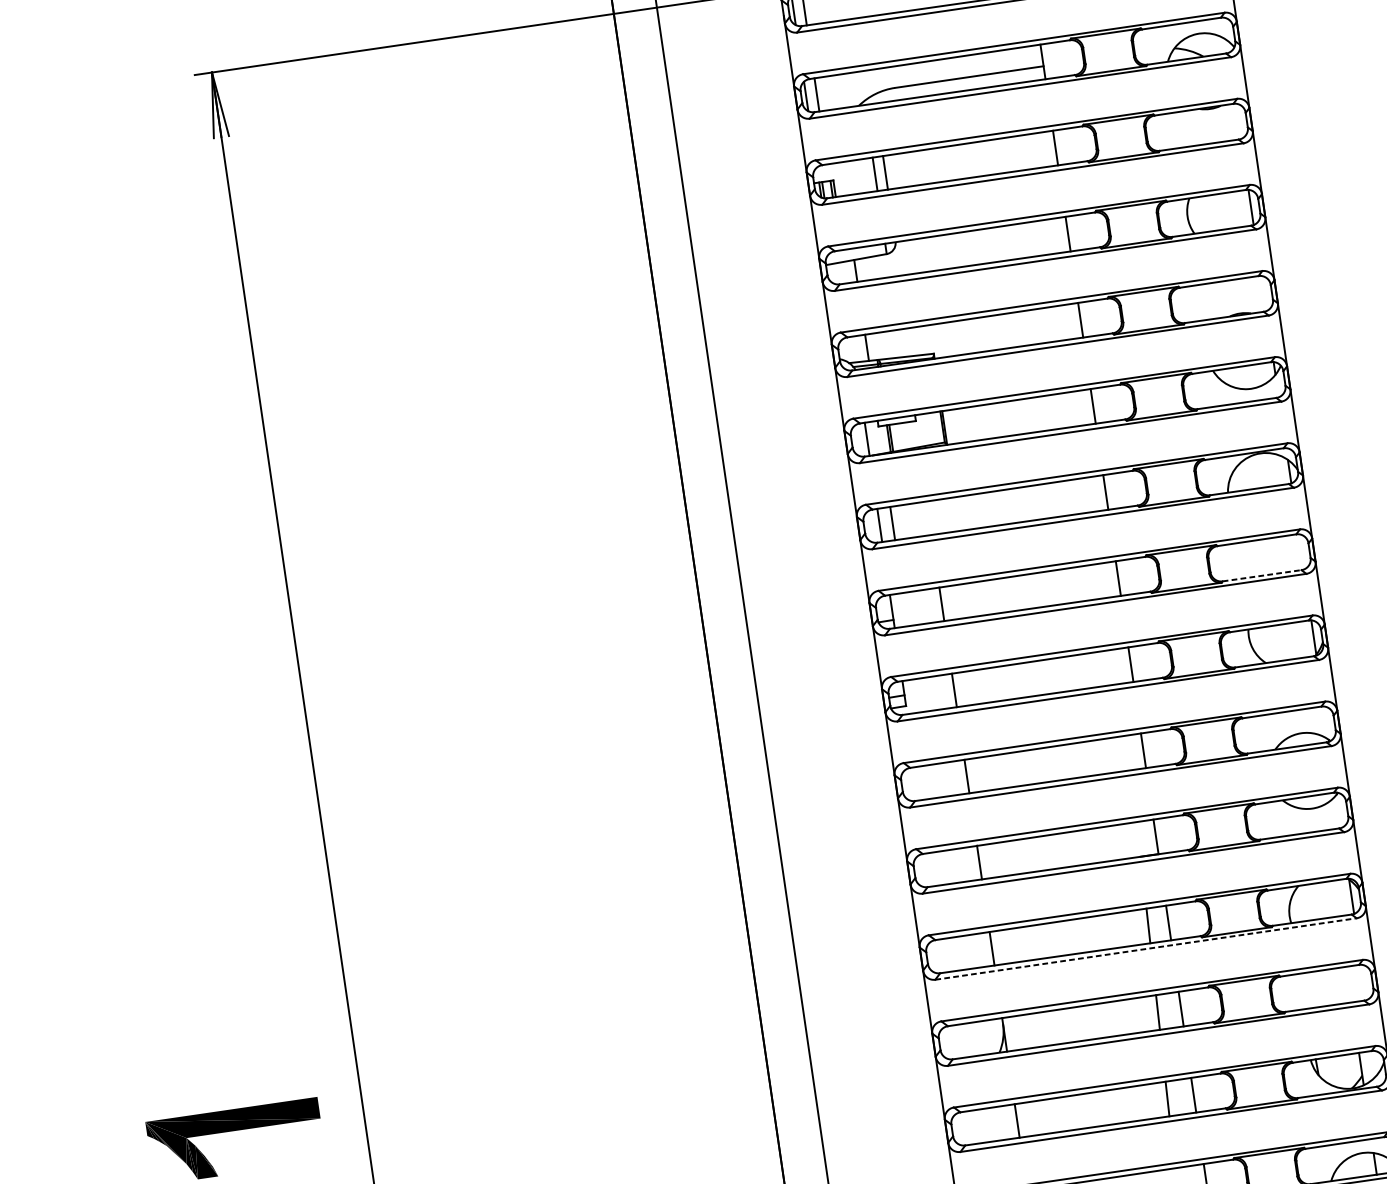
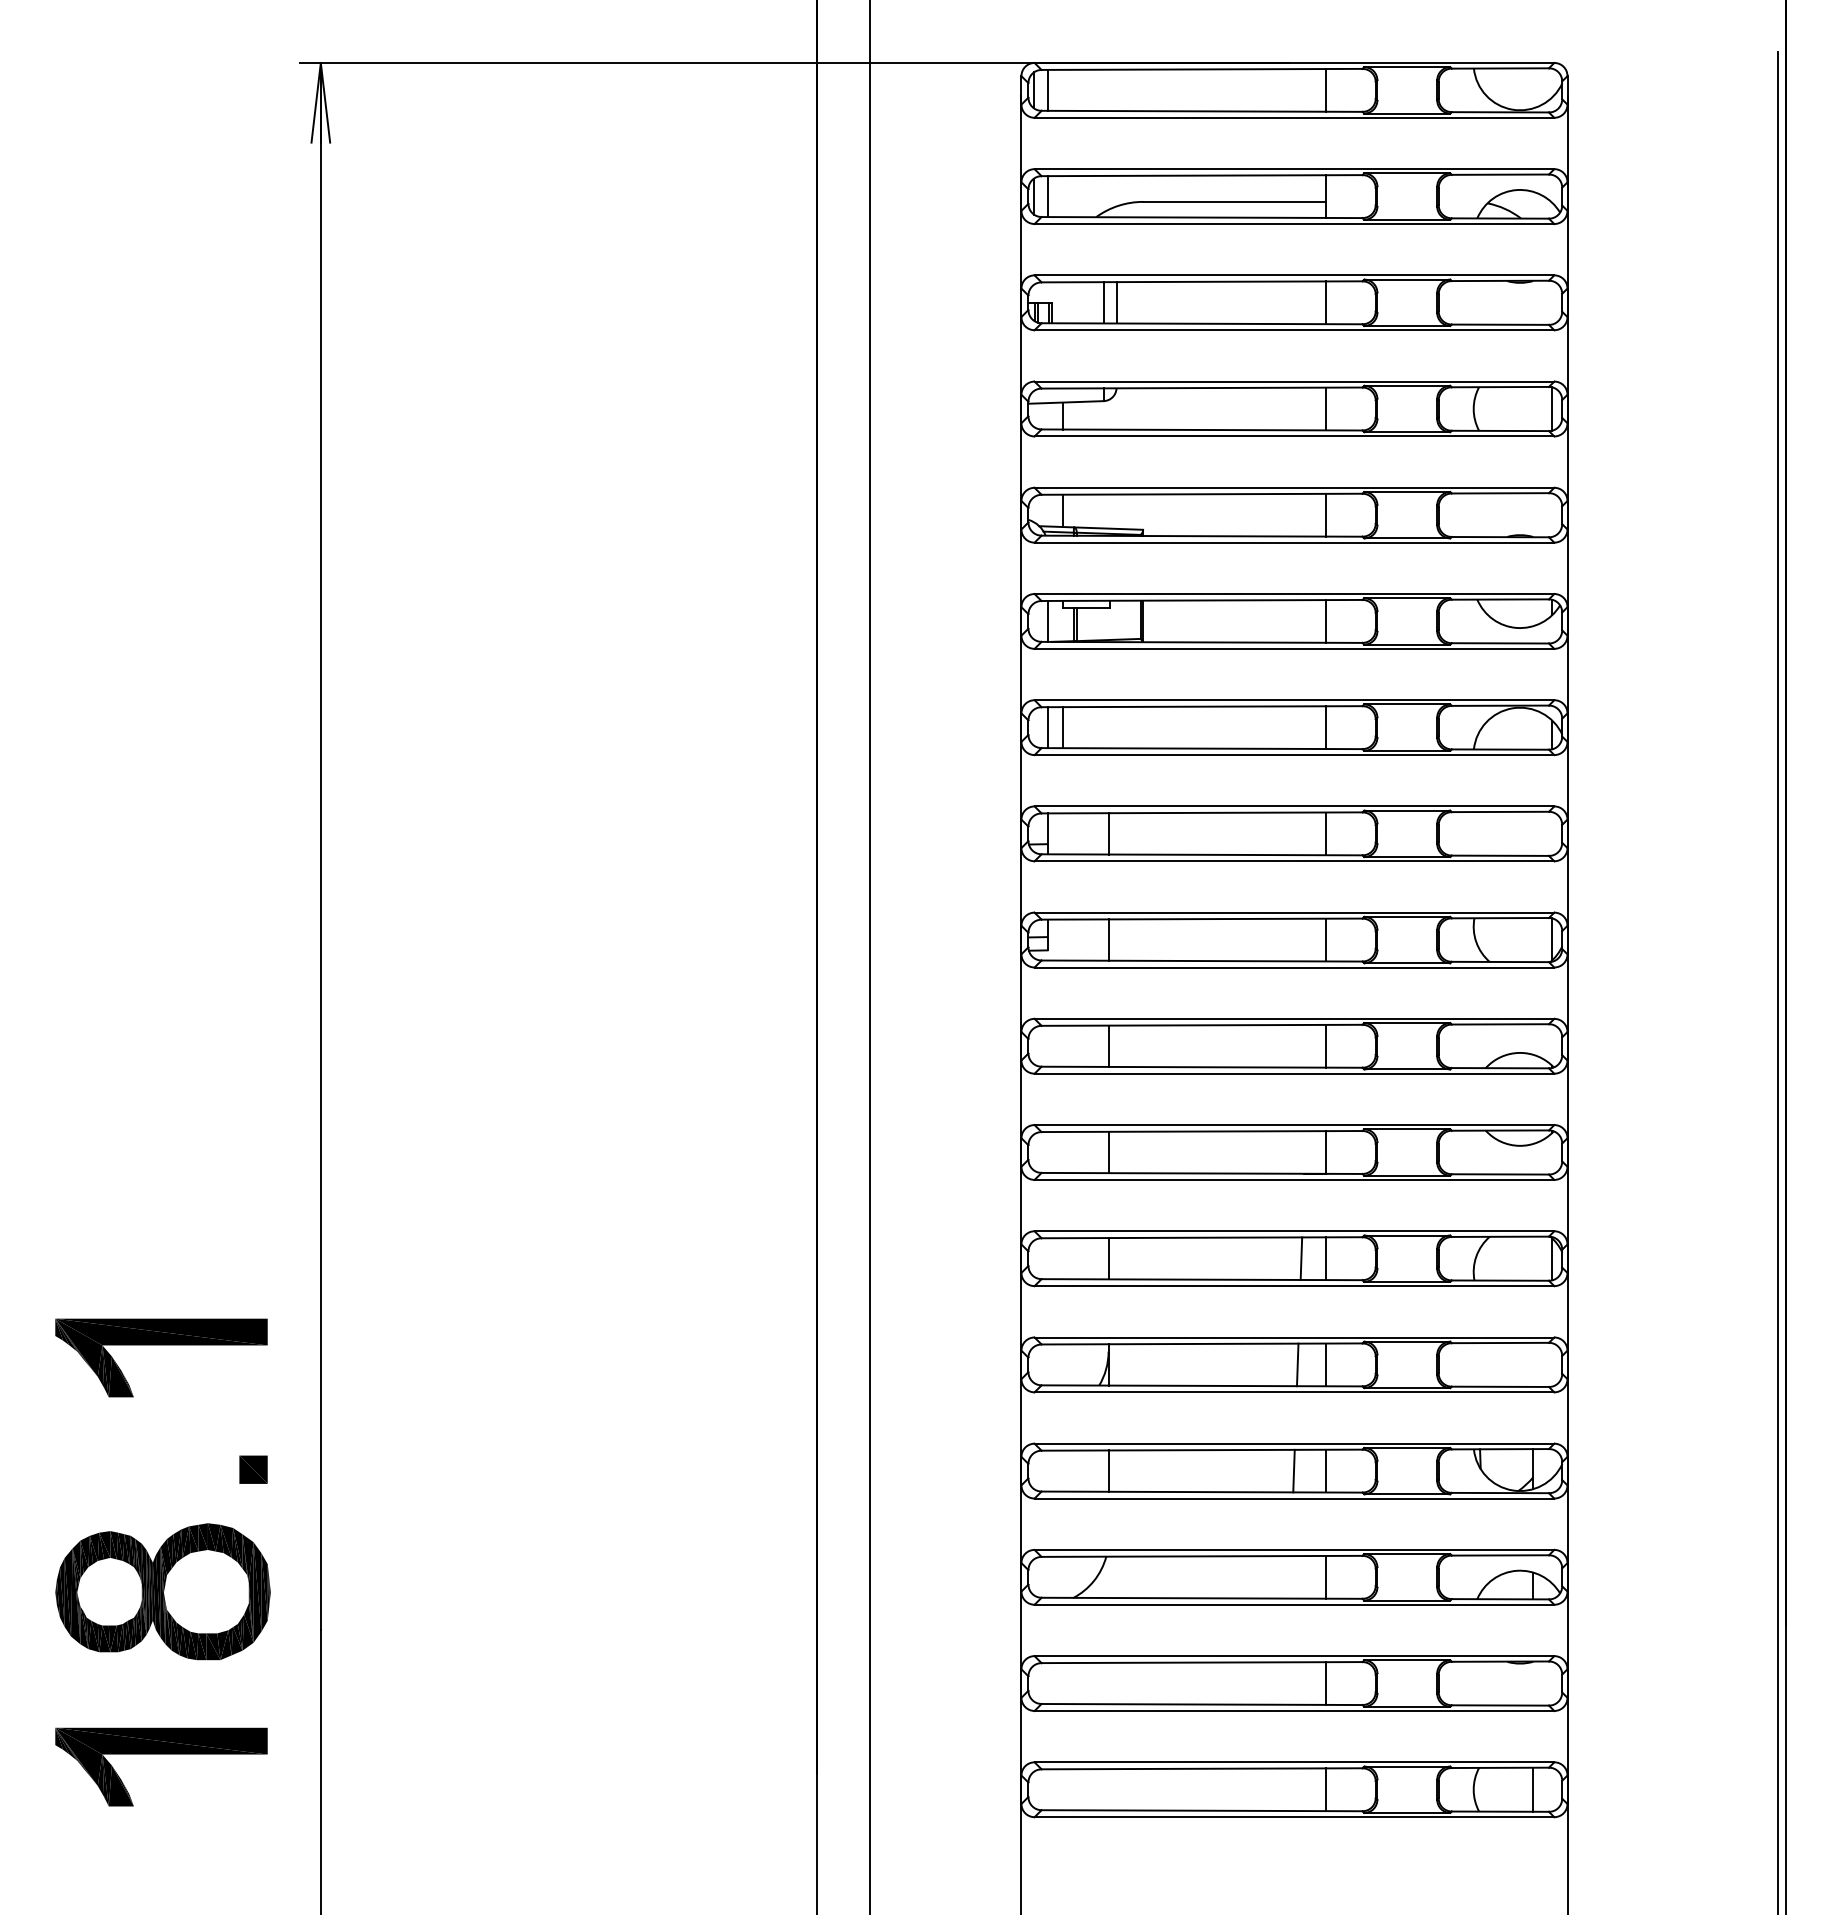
line: (1262, 575) -> (1500, 855), dashed -> solid
line: (1146, 949) -> (1294, 1286), dashed -> solid

